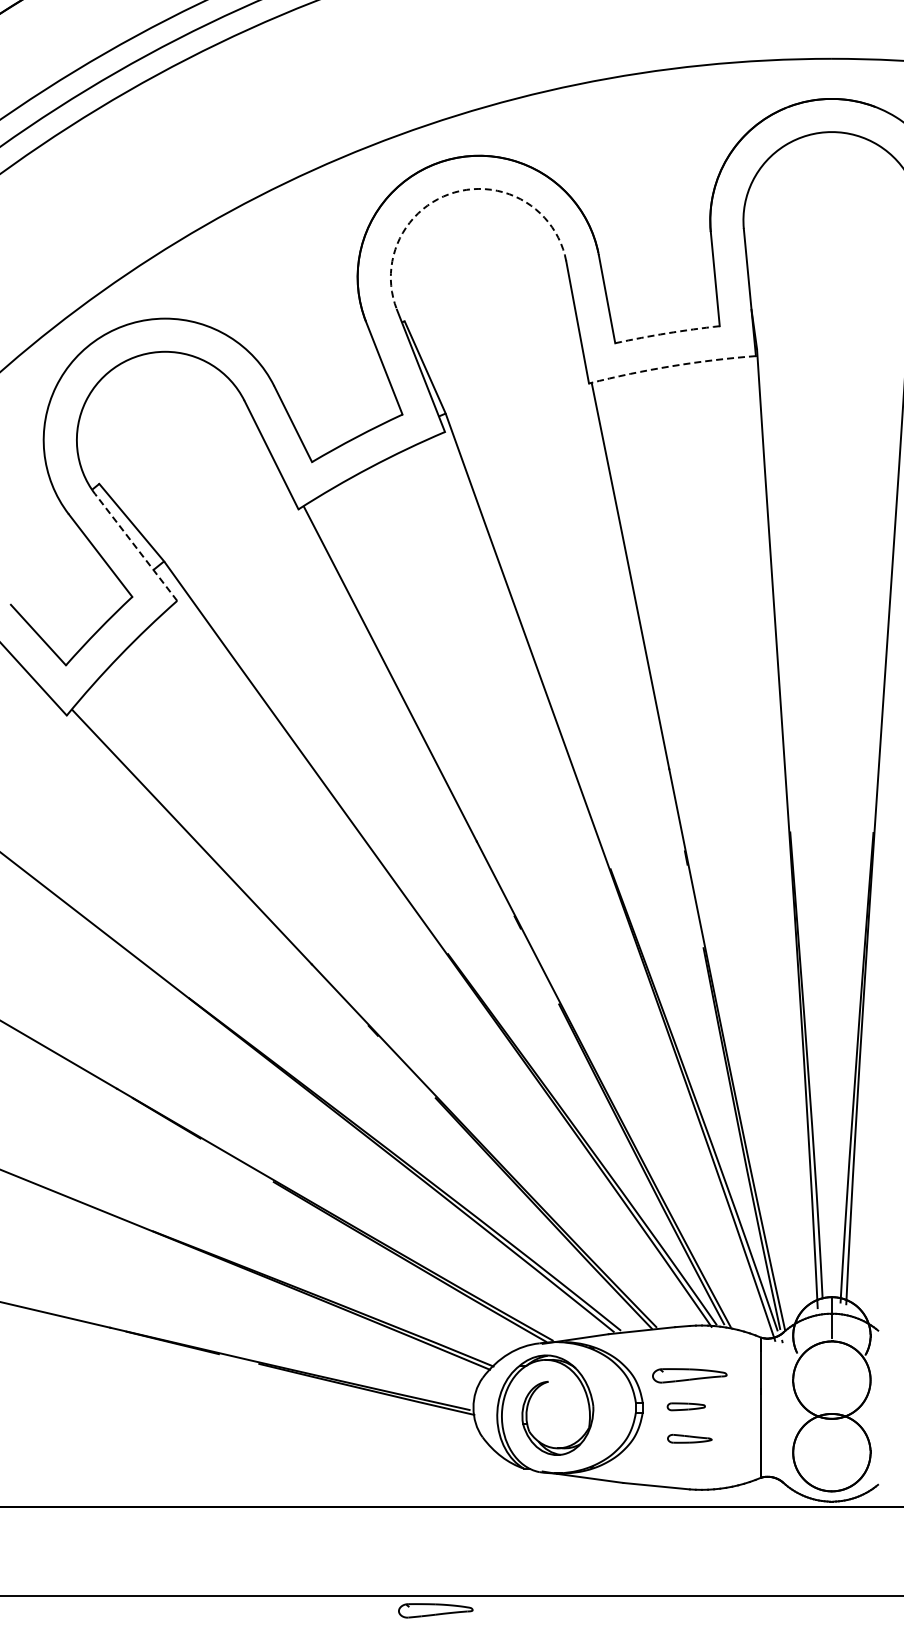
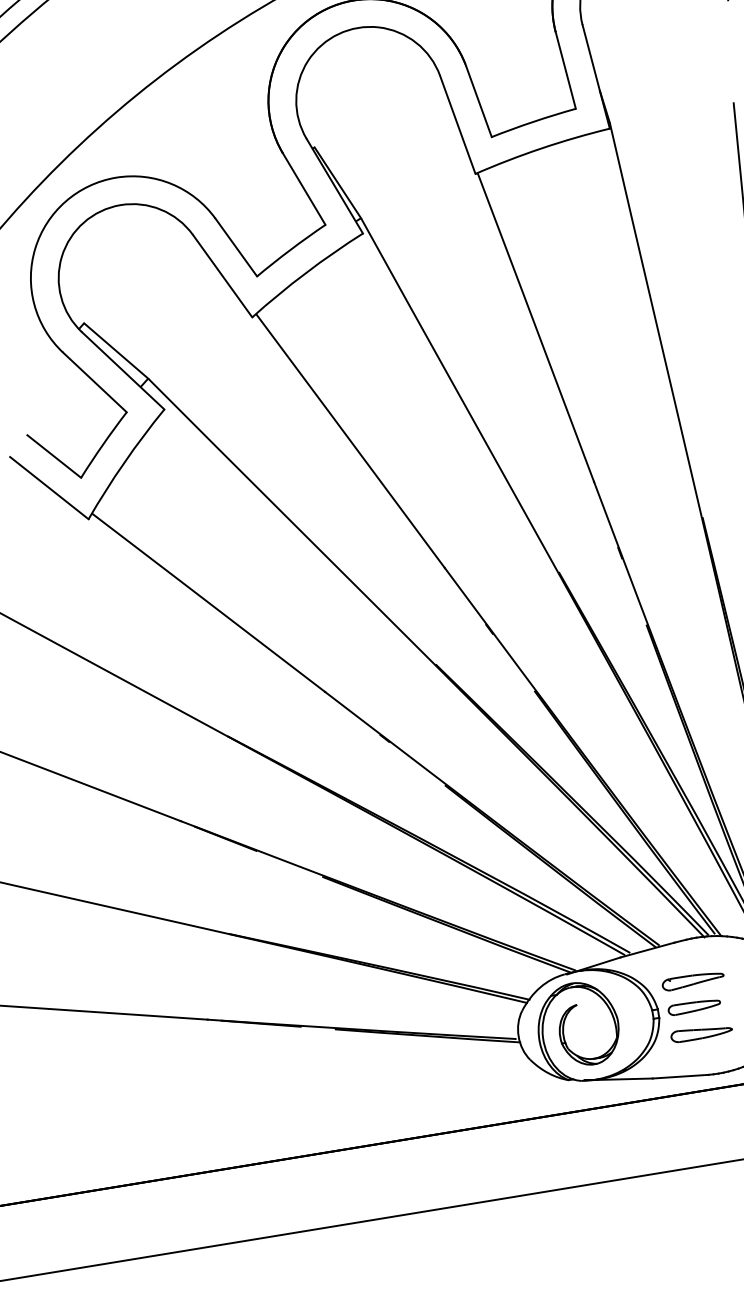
arc: (454, 192) -> (338, 34), dashed -> solid
arc: (667, 333) -> (533, 121), dashed -> solid
arc: (671, 366) -> (541, 148), dashed -> solid
line: (135, 547) -> (122, 370), dashed -> solid
part: (686, 1406) -> (694, 1006), size x1.67
part: (689, 1438) -> (701, 1032), size x1.67
part: (435, 1610) -> (514, 1209), removed

